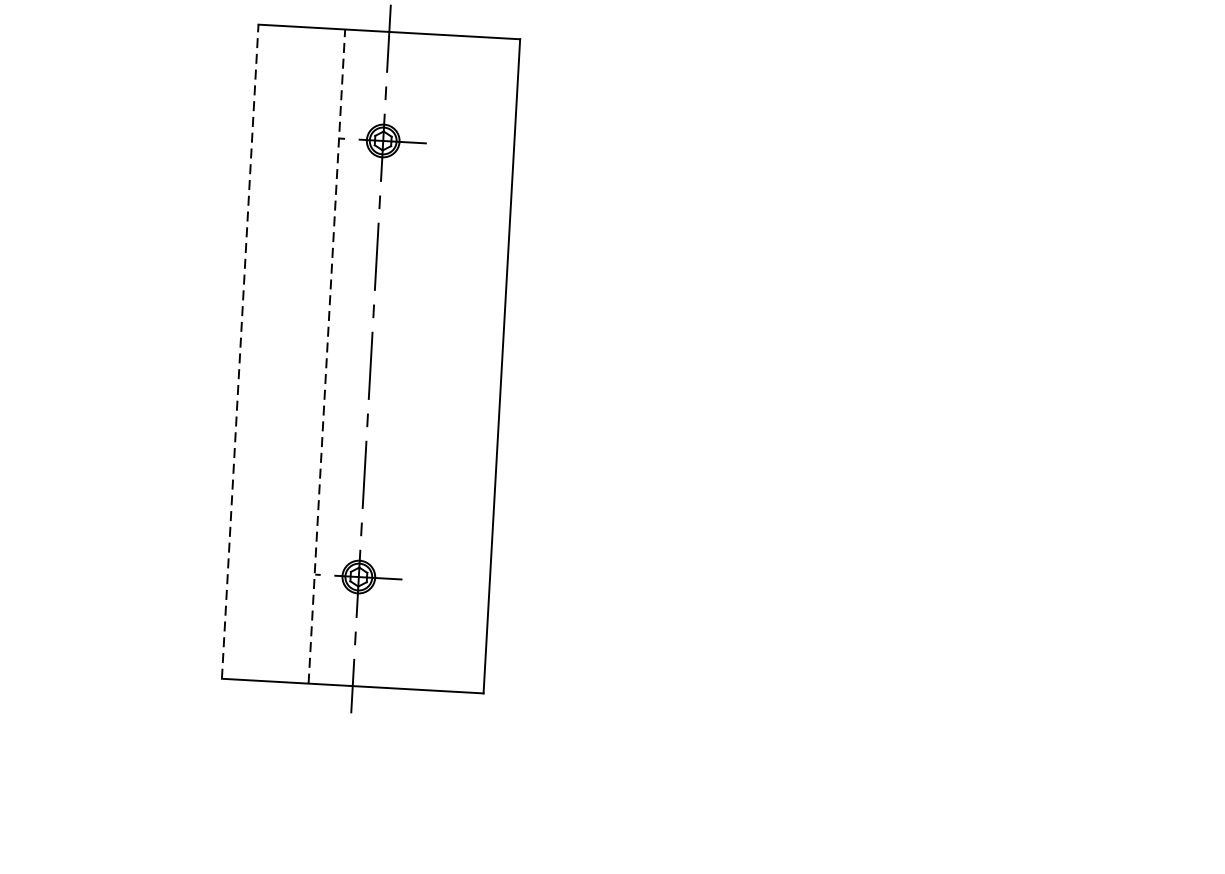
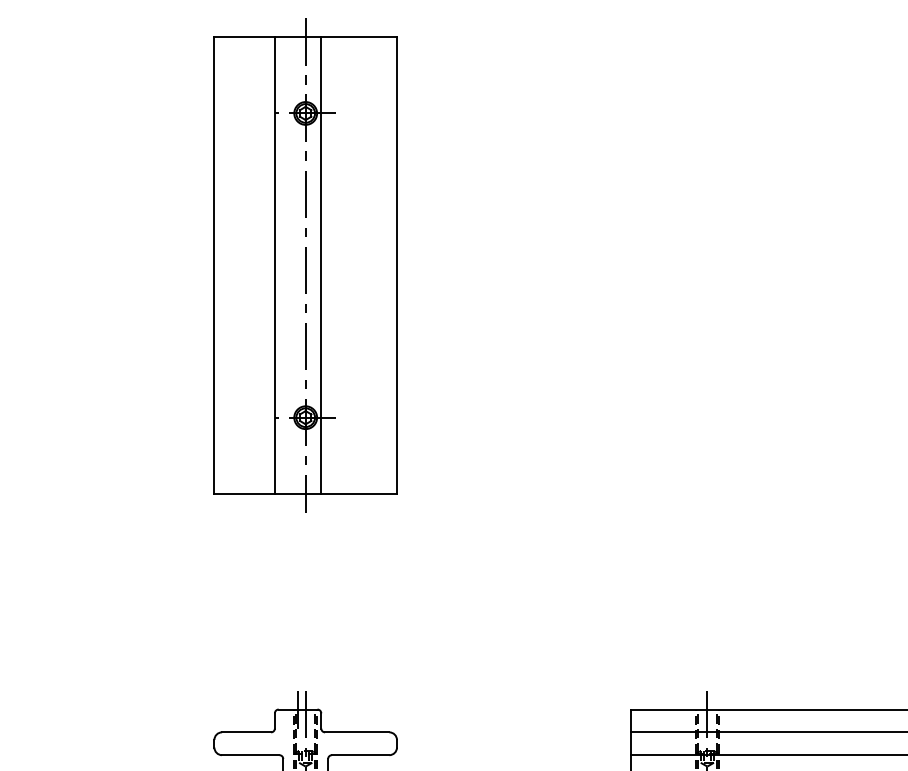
line: (240, 351) -> (214, 265), dashed -> solid
line: (326, 356) -> (274, 265), dashed -> solid
line: (393, 360) -> (321, 265), added

